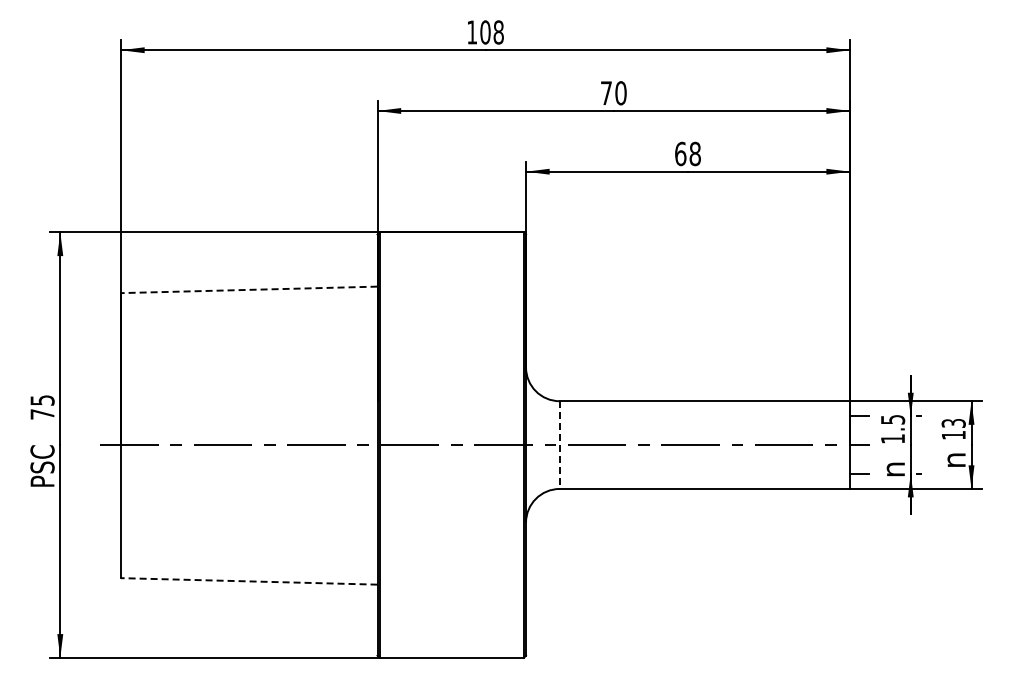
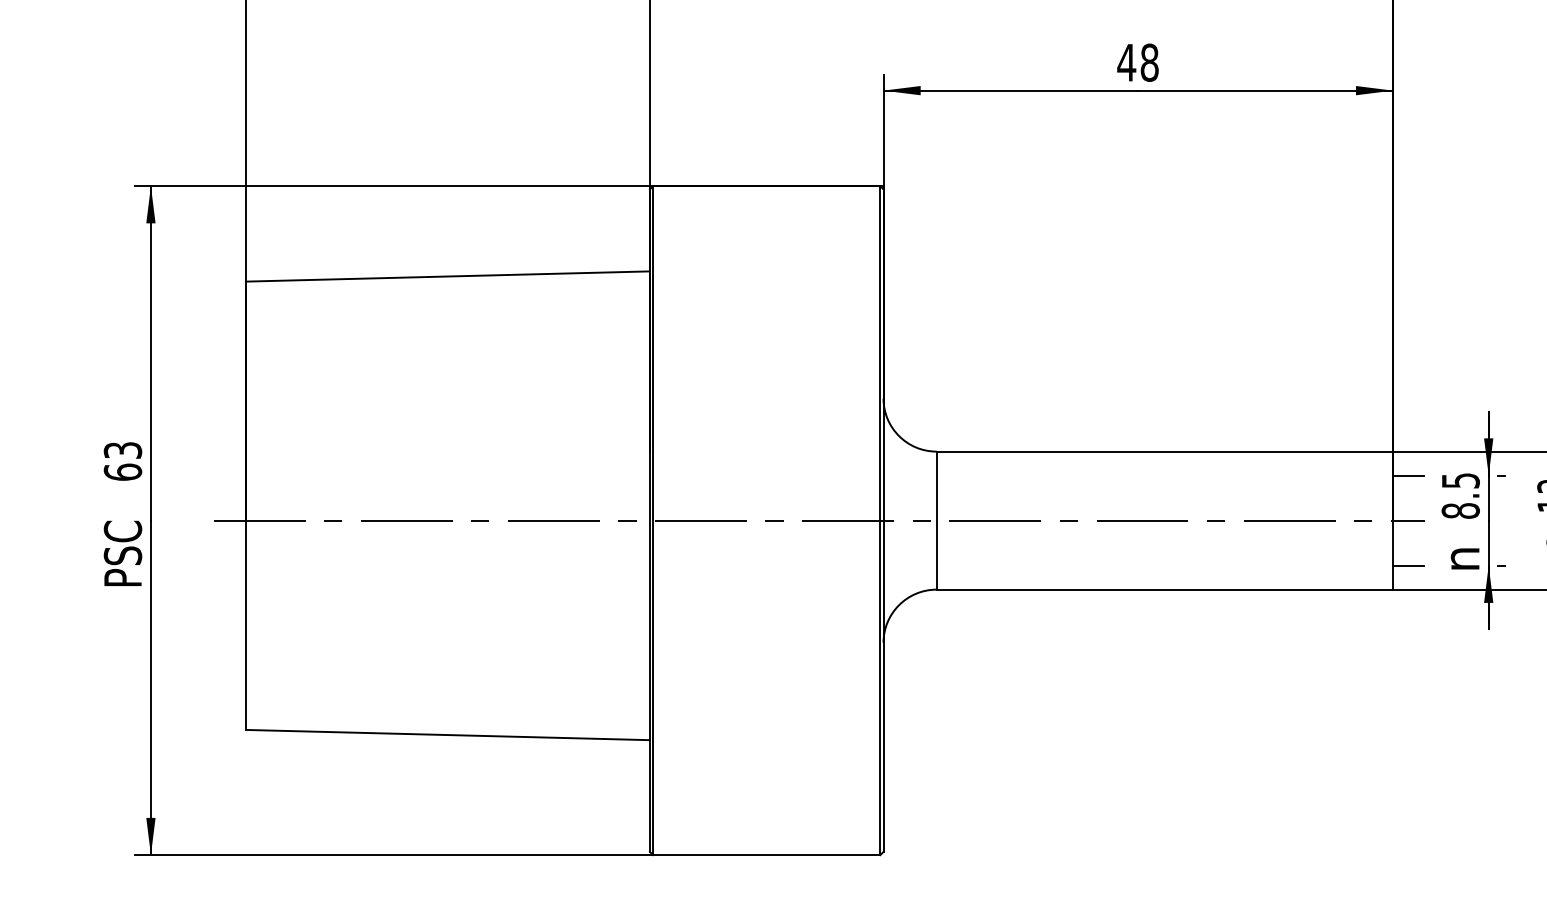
text: (680, 153) -> (1126, 61), 68 -> 48
line: (248, 289) -> (446, 275), dashed -> solid
text: (42, 407) -> (122, 461), 75 -> 63
text: (892, 438) -> (1459, 510), 1.5 -> 8.5
line: (559, 445) -> (936, 521), dashed -> solid
line: (248, 581) -> (446, 735), dashed -> solid

